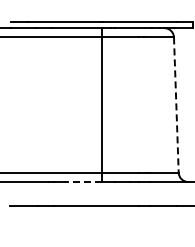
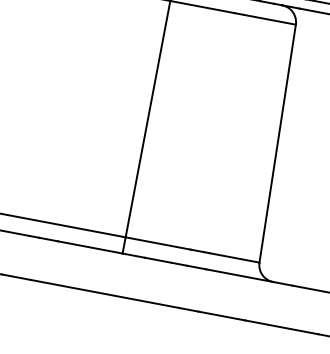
line: (176, 105) -> (277, 144), dashed -> solid
line: (83, 182) -> (89, 248), dashed -> solid

